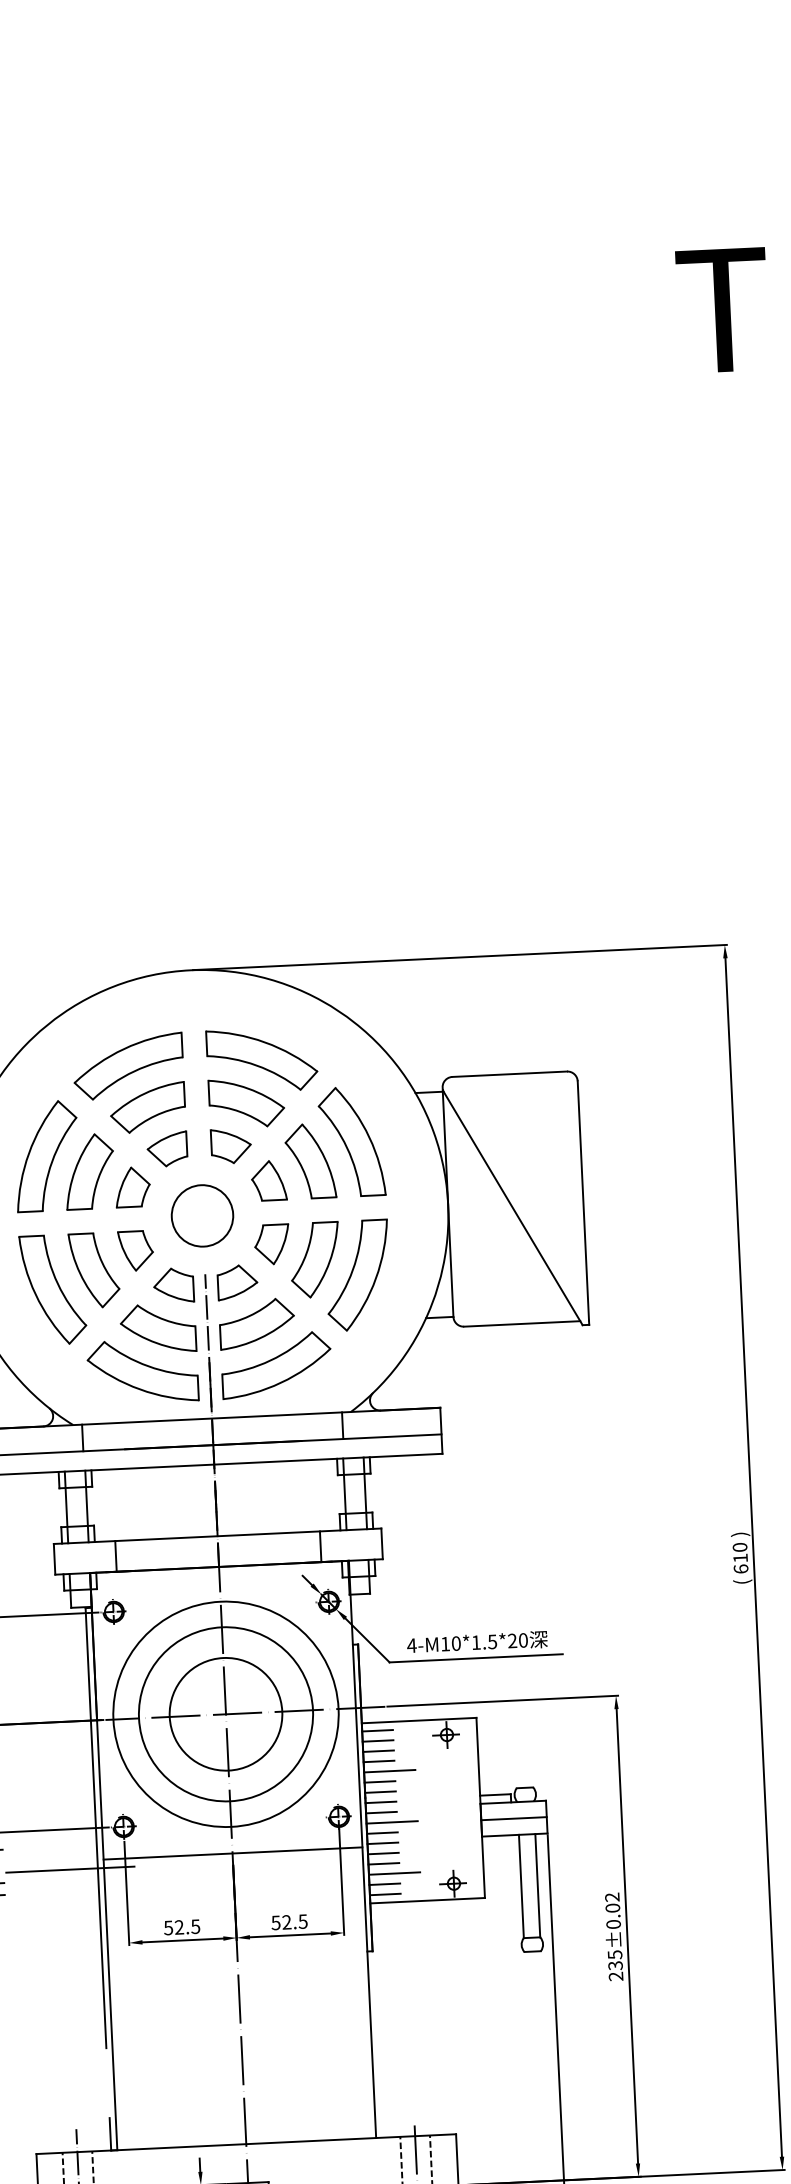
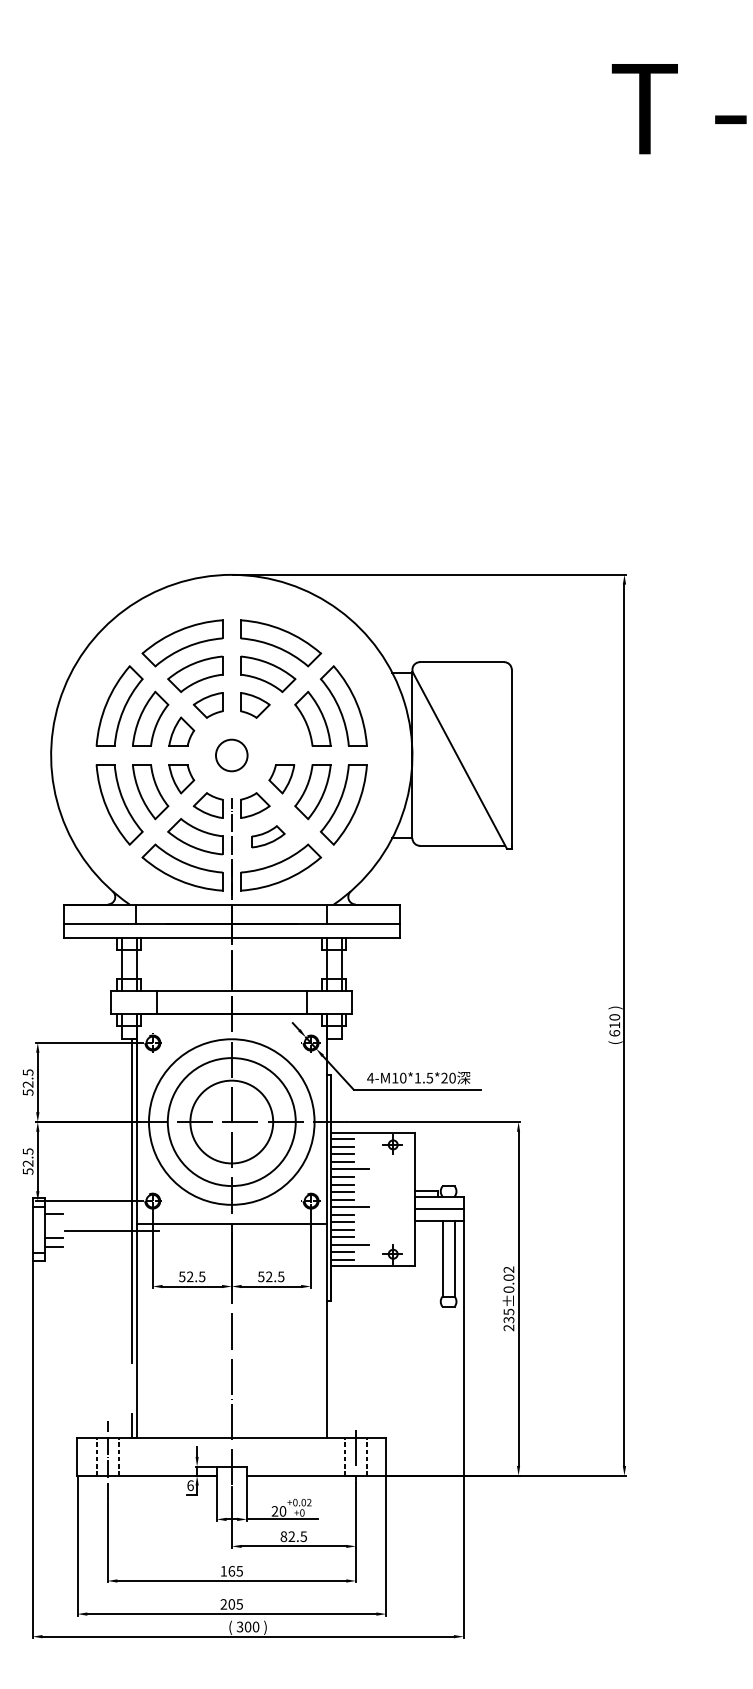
part: (268, 1180) -> (281, 731), removed
circle: (202, 1215) -> (231, 755), size x0.7
part: (257, 1323) -> (268, 836), size x0.6

